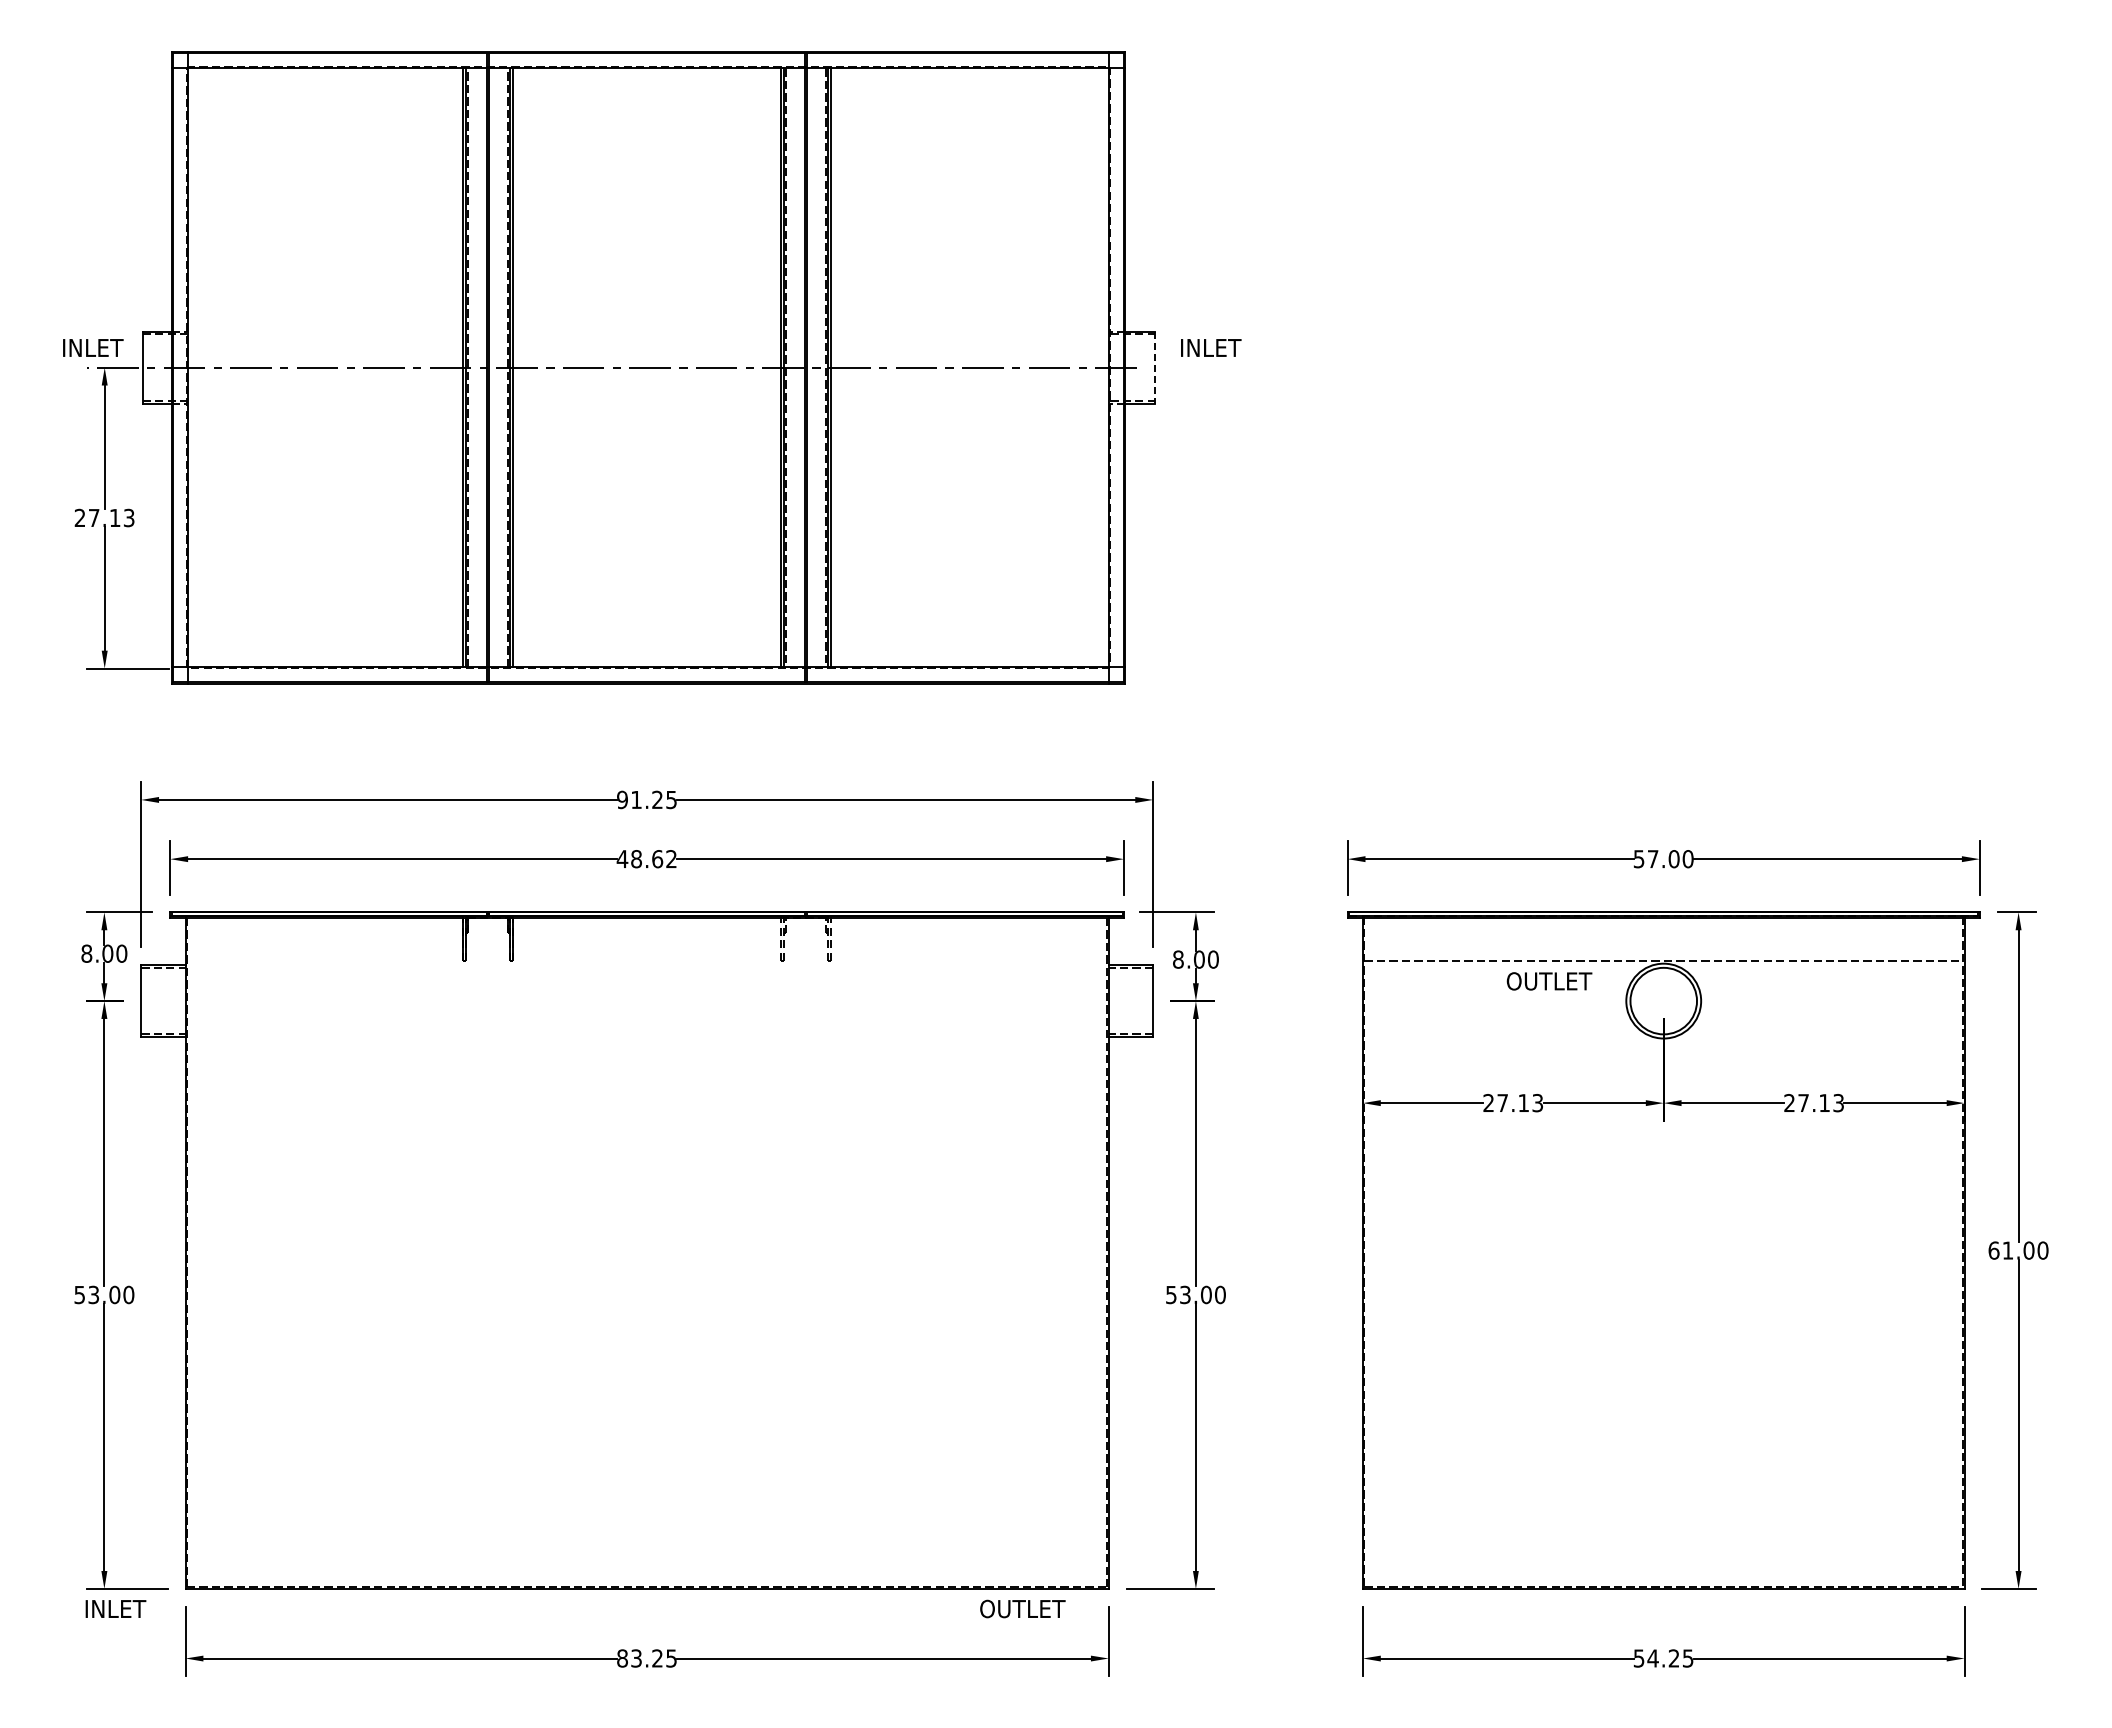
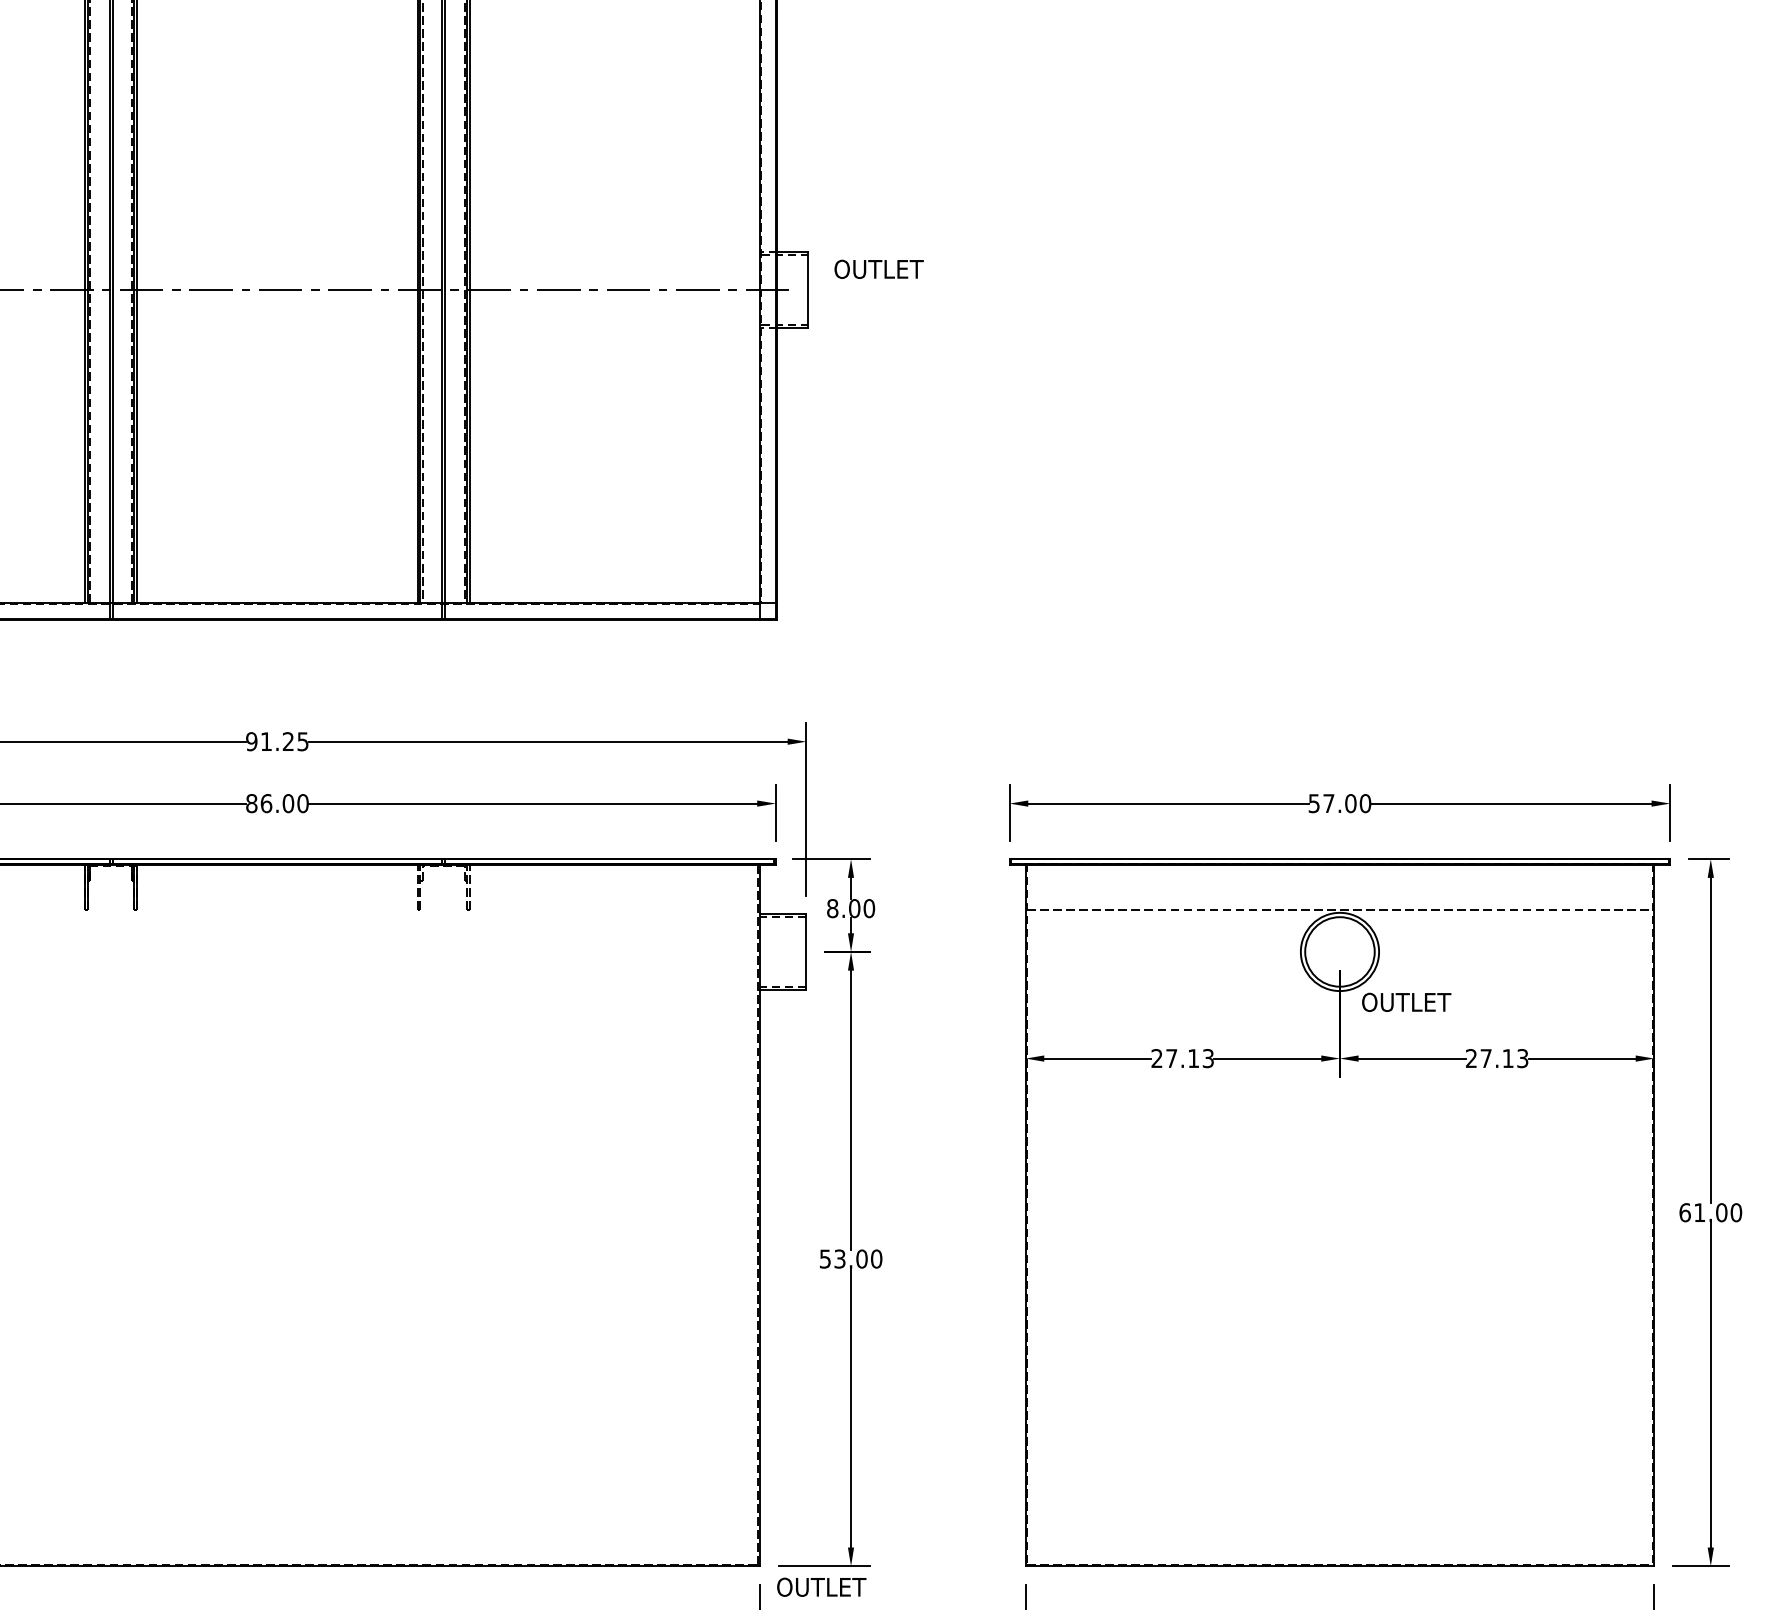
text: (1222, 347) -> (878, 268), INLET -> OUTLET
line: (1154, 368) -> (807, 290), dashed -> solid
text: (646, 859) -> (276, 803), 48.62 -> 86.00
text: (1549, 981) -> (1406, 1002), moved
text: (1022, 1608) -> (821, 1586), moved

